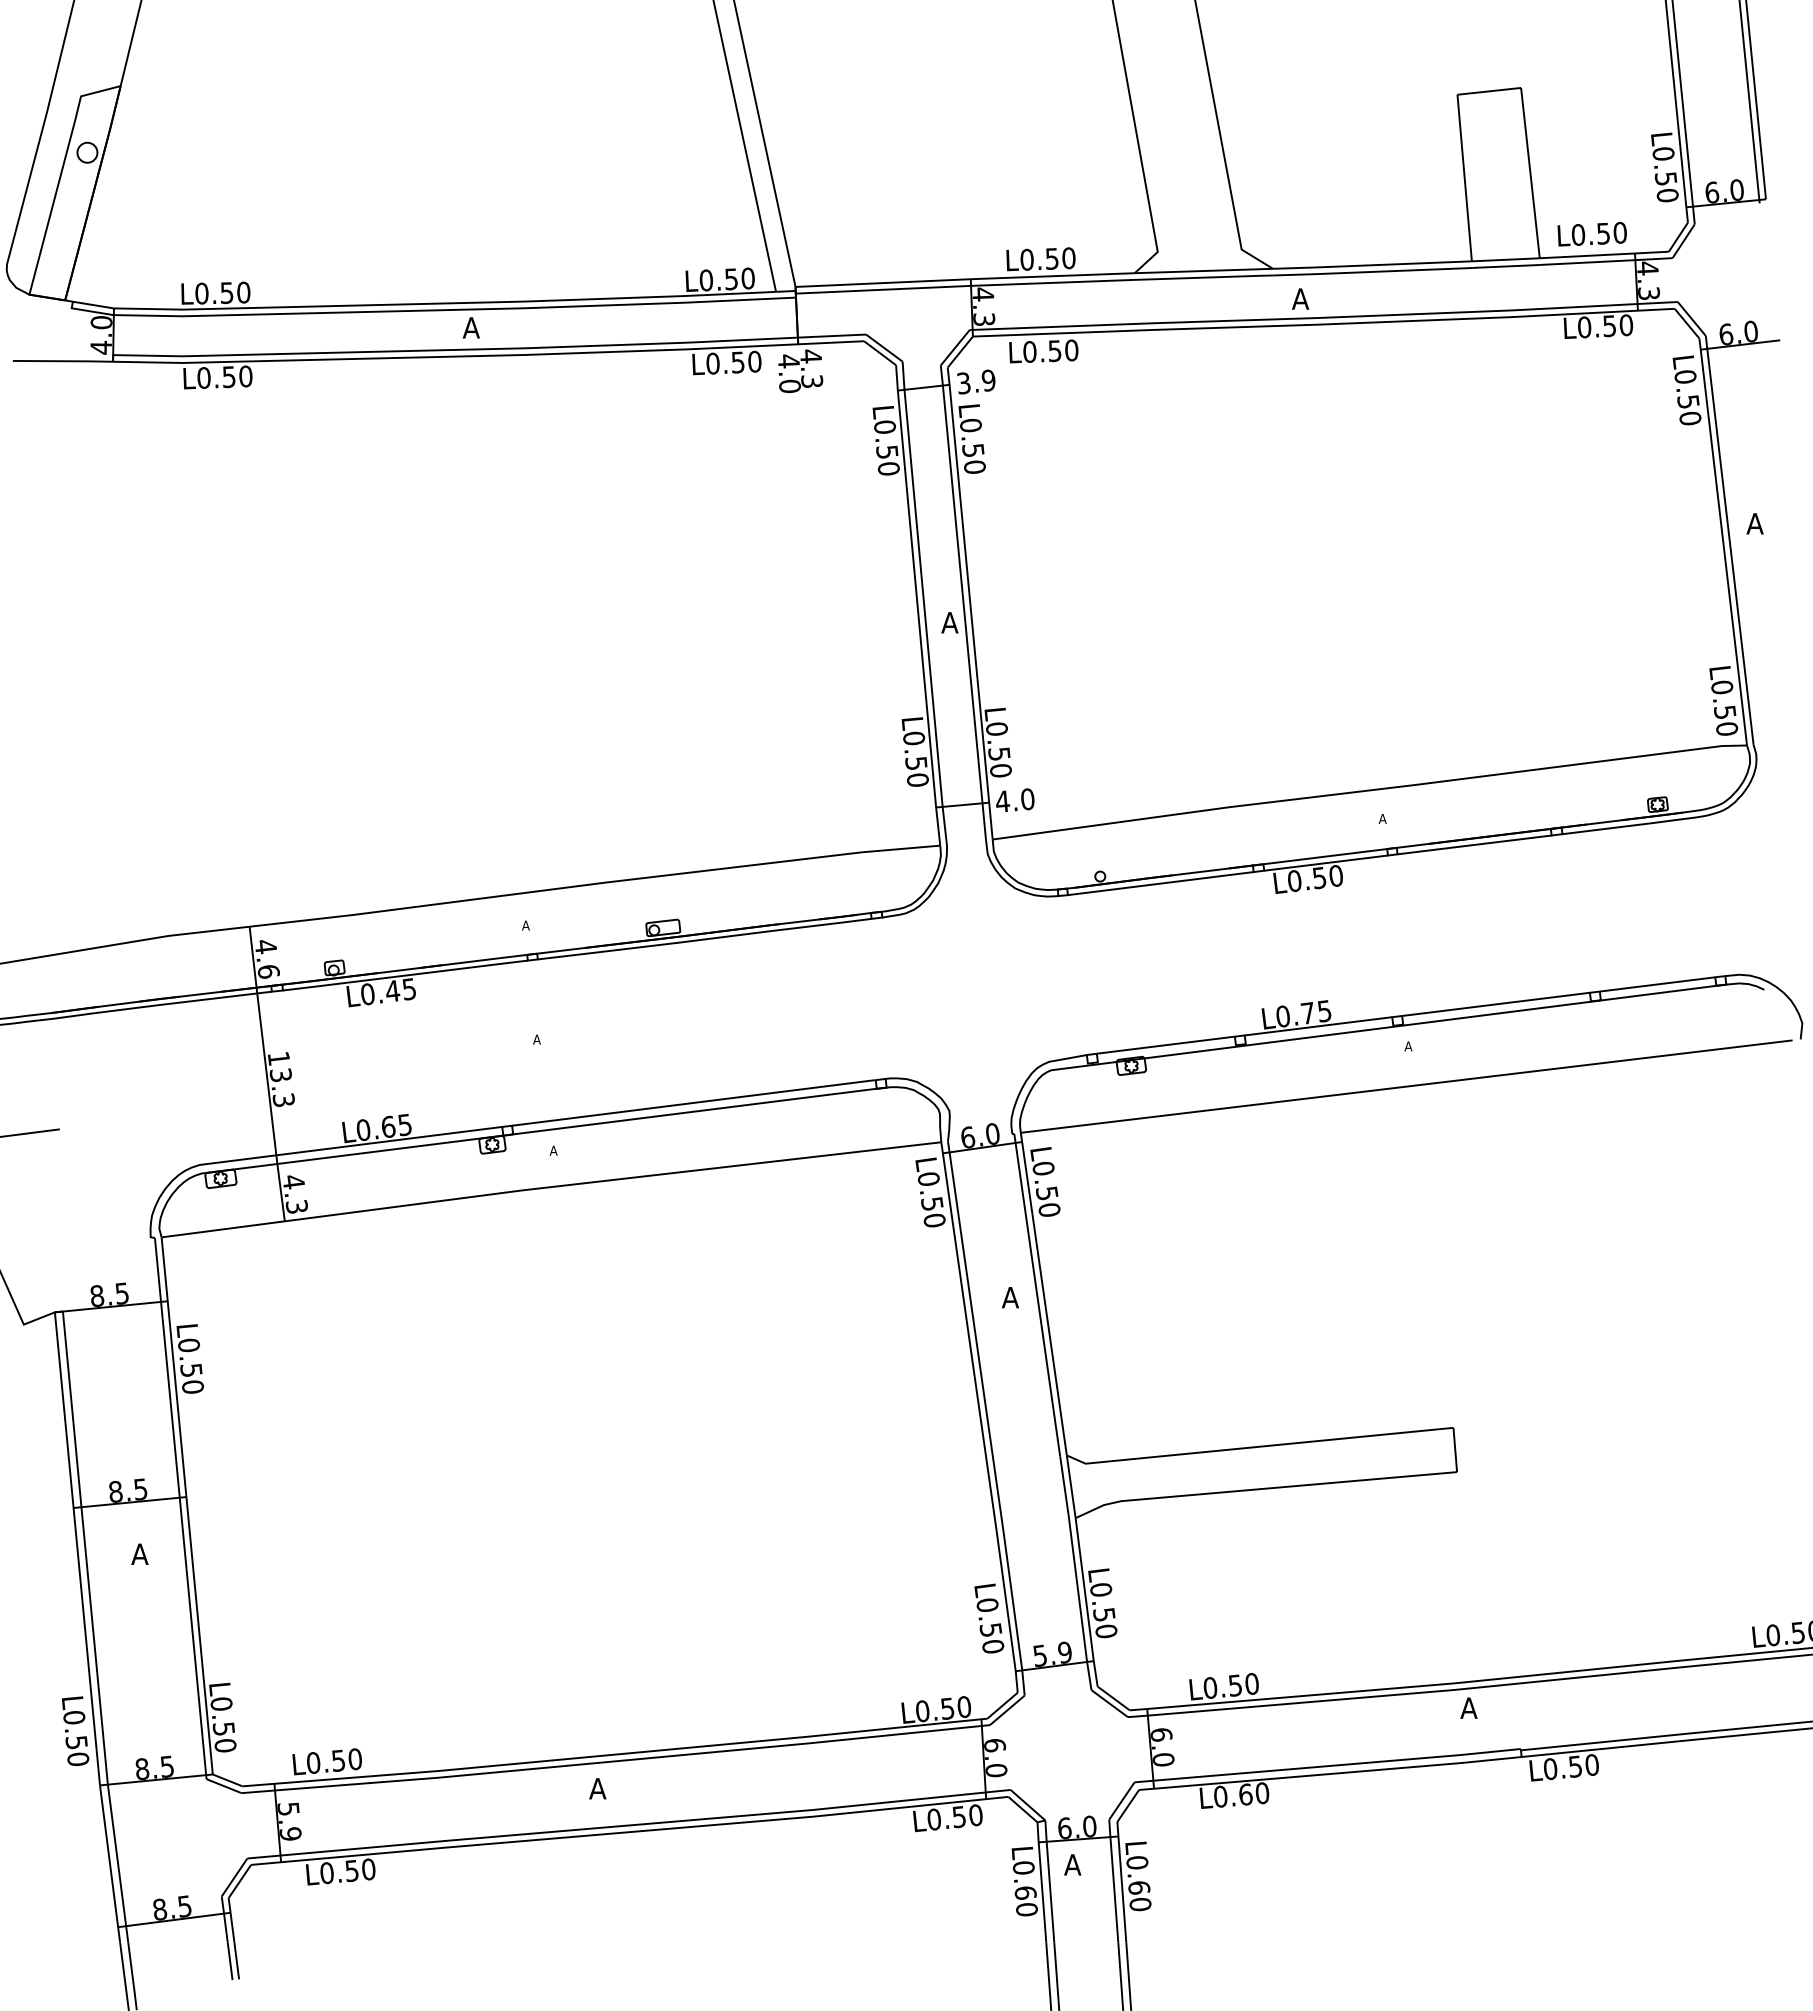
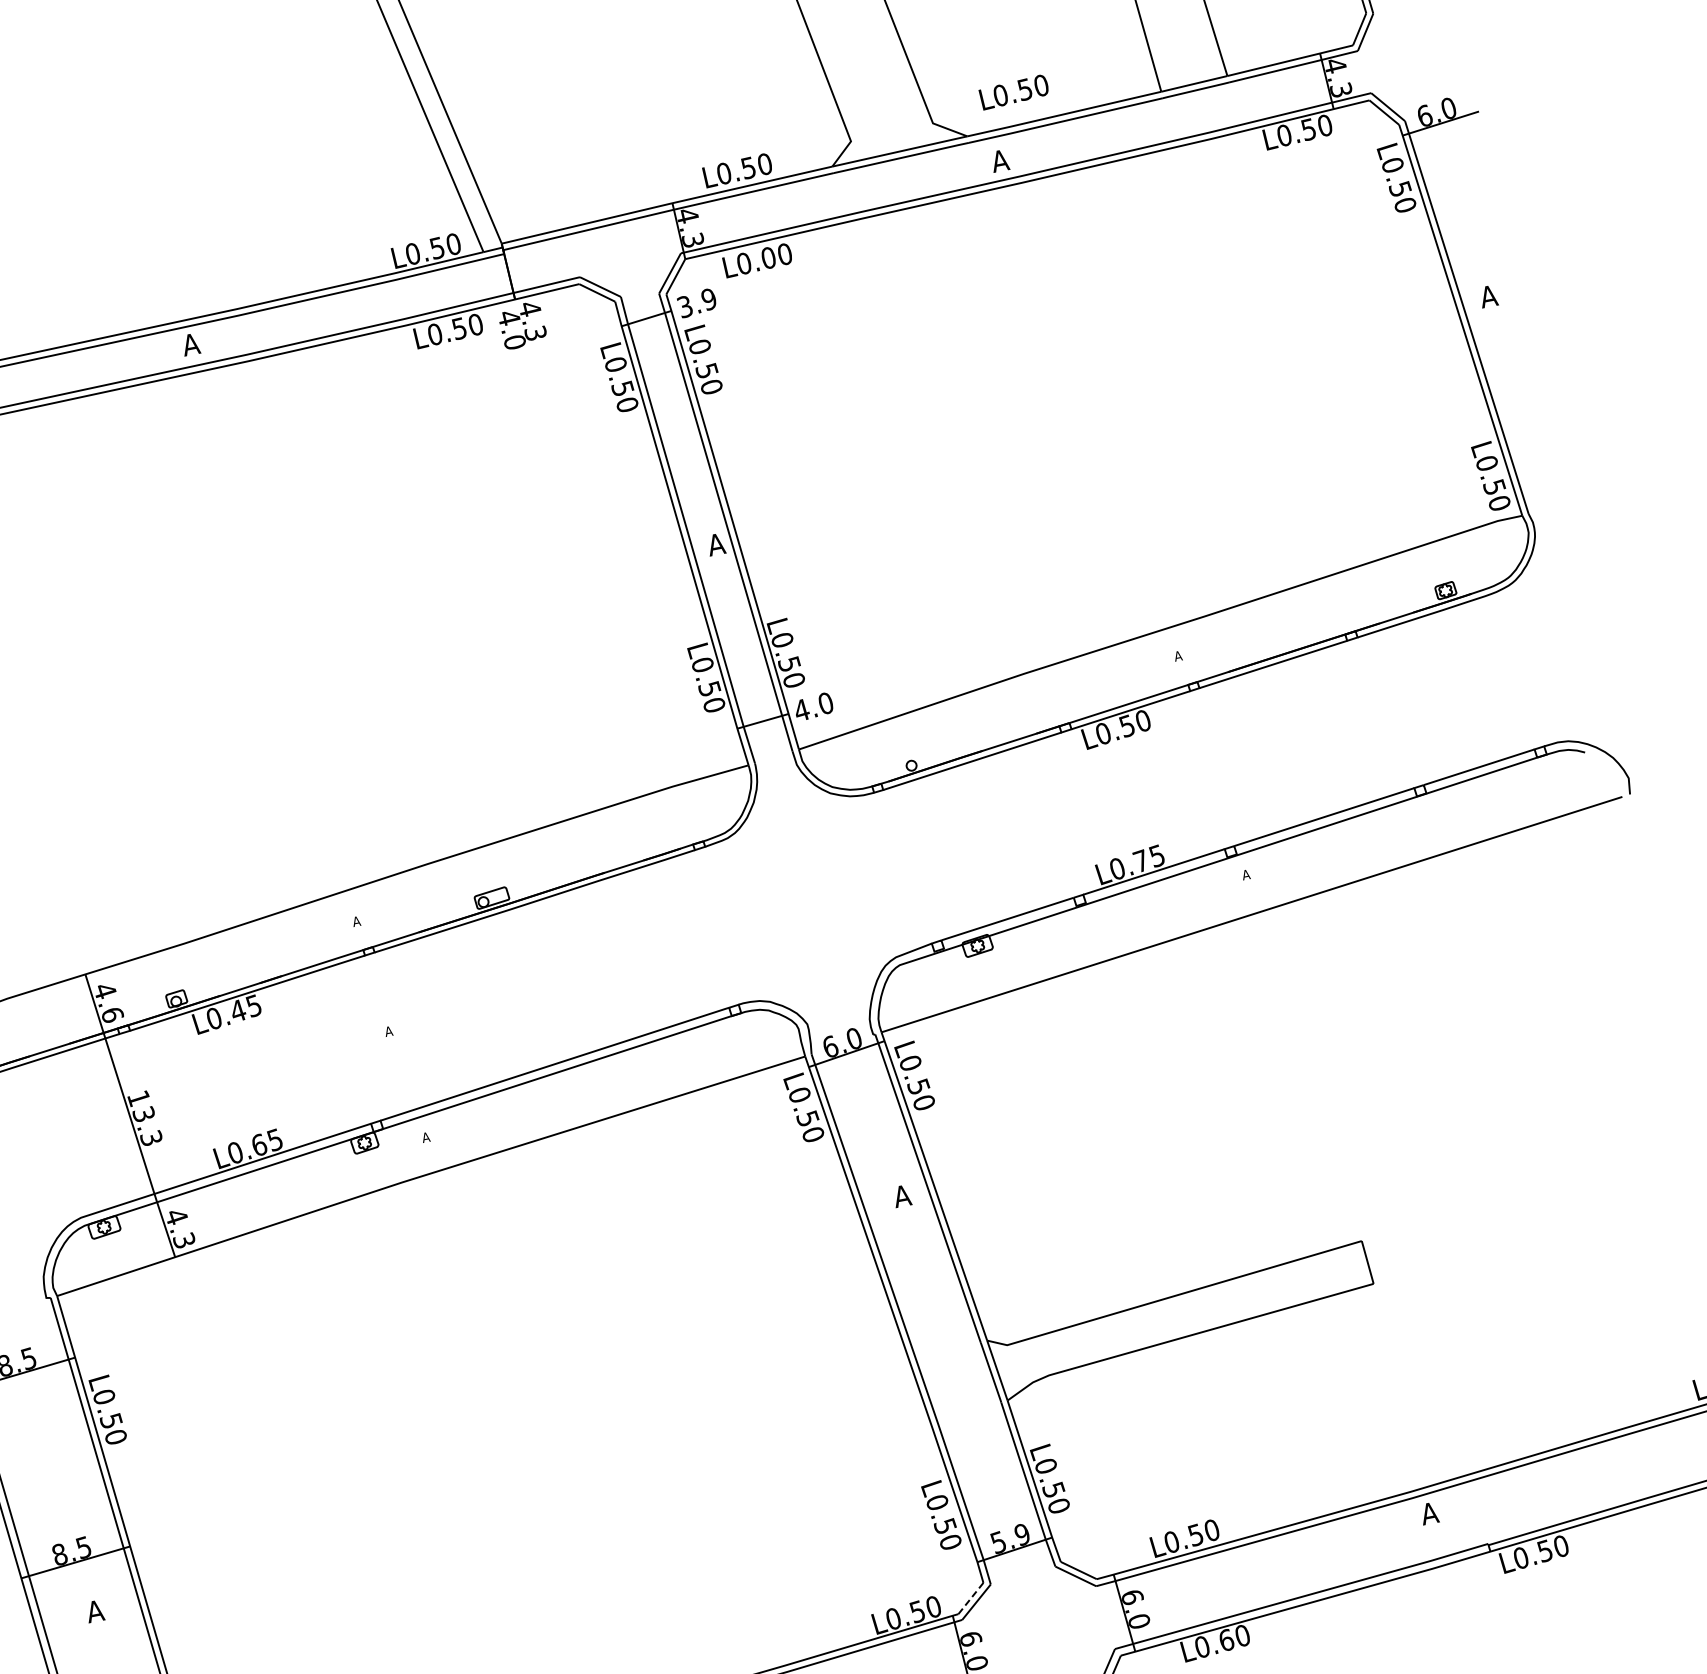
text: (1591, 233) -> (1013, 91), moved
text: (1054, 351) -> (768, 258), L0.50 -> L0.00
line: (1002, 1706) -> (971, 1599), solid -> dashed

